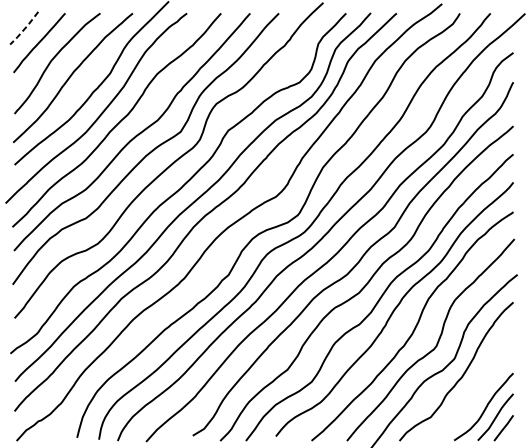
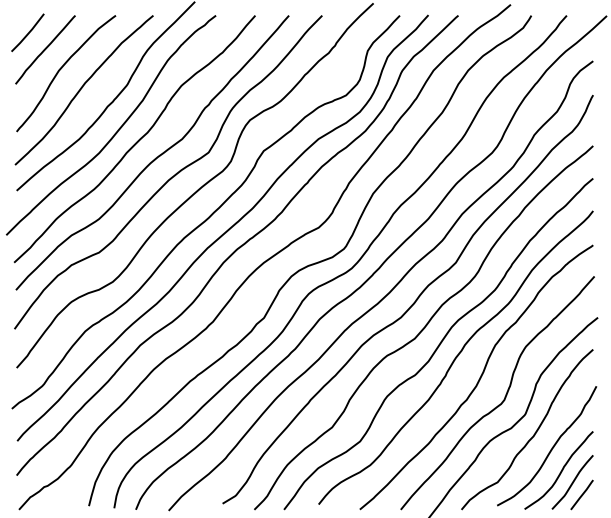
line: (24, 28) -> (28, 33), dashed -> solid
curve: (477, 387) -> (551, 447), added

